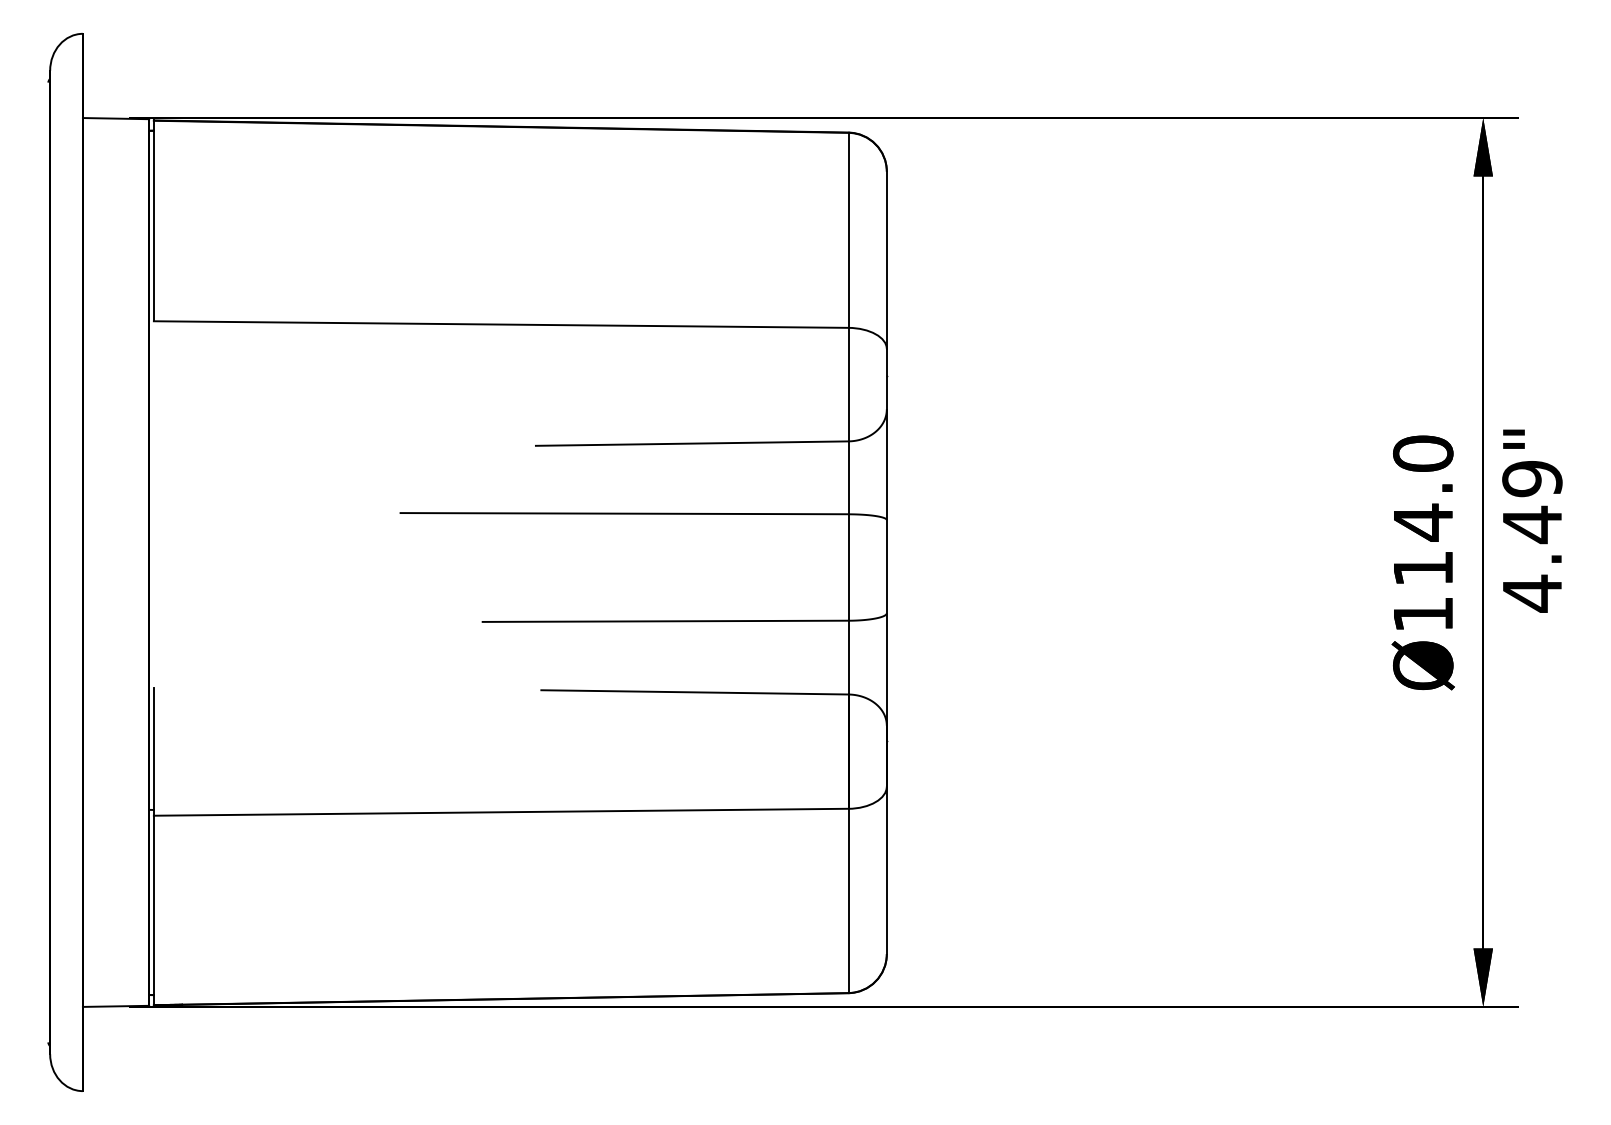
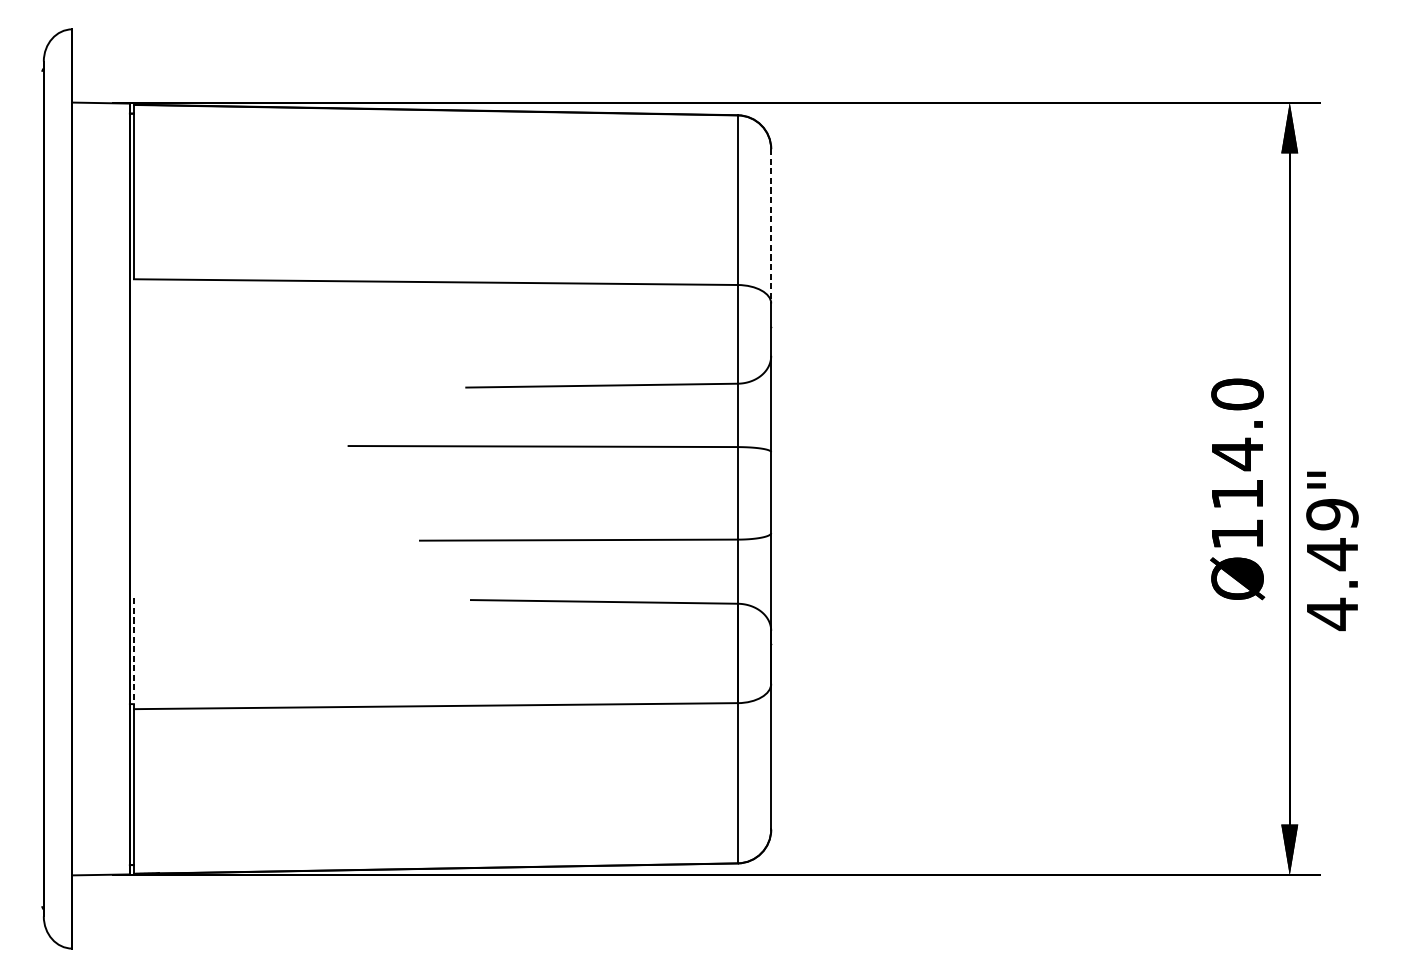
line: (886, 260) -> (770, 226), solid -> dashed
text: (1532, 520) -> (1332, 550), moved
line: (153, 751) -> (133, 653), solid -> dashed

